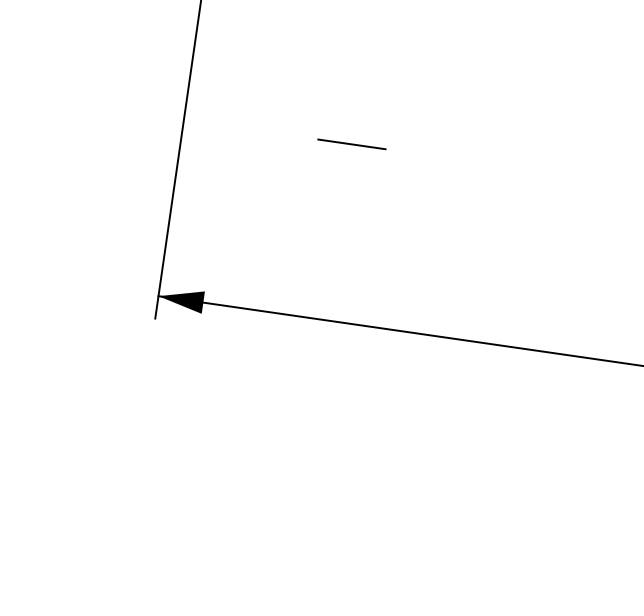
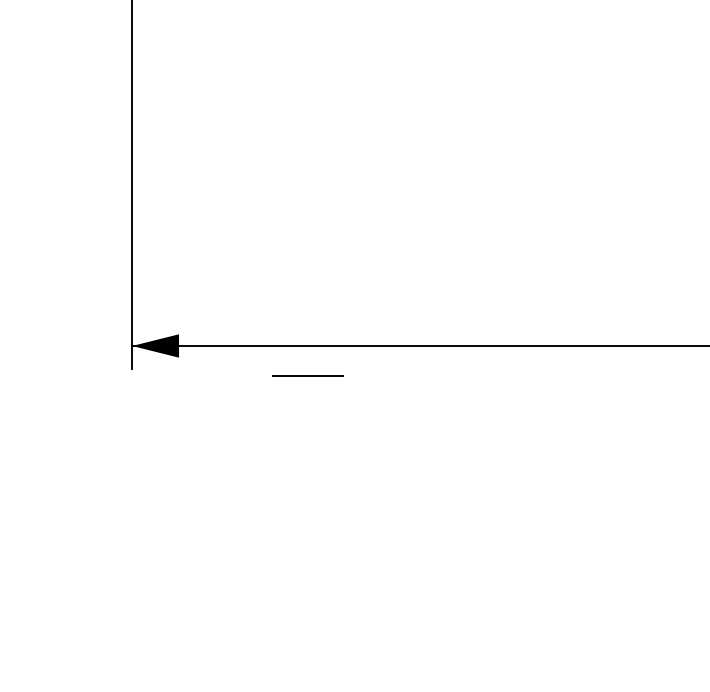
line: (351, 143) -> (307, 375), moved

